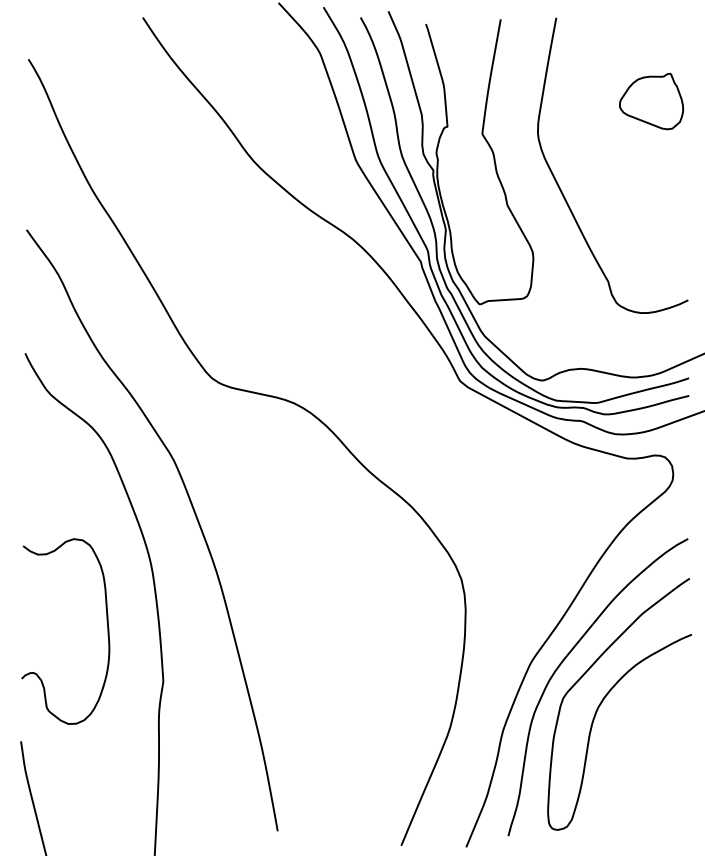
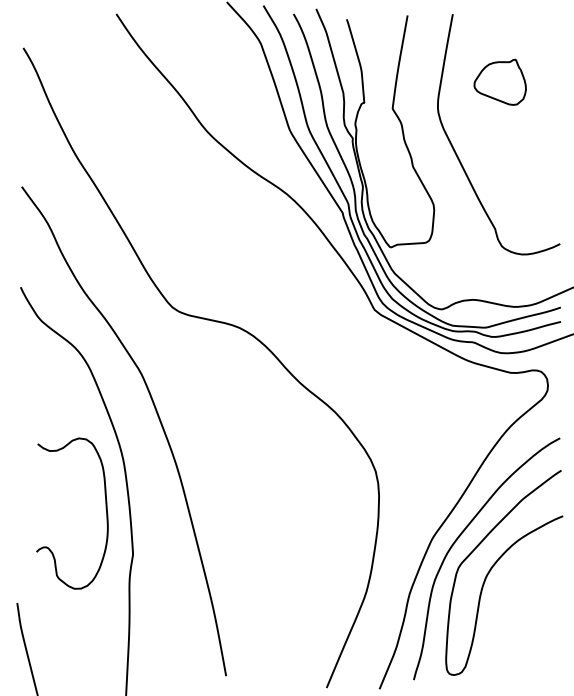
part: (651, 101) -> (500, 82), moved
curve: (106, 622) -> (105, 506), moved

